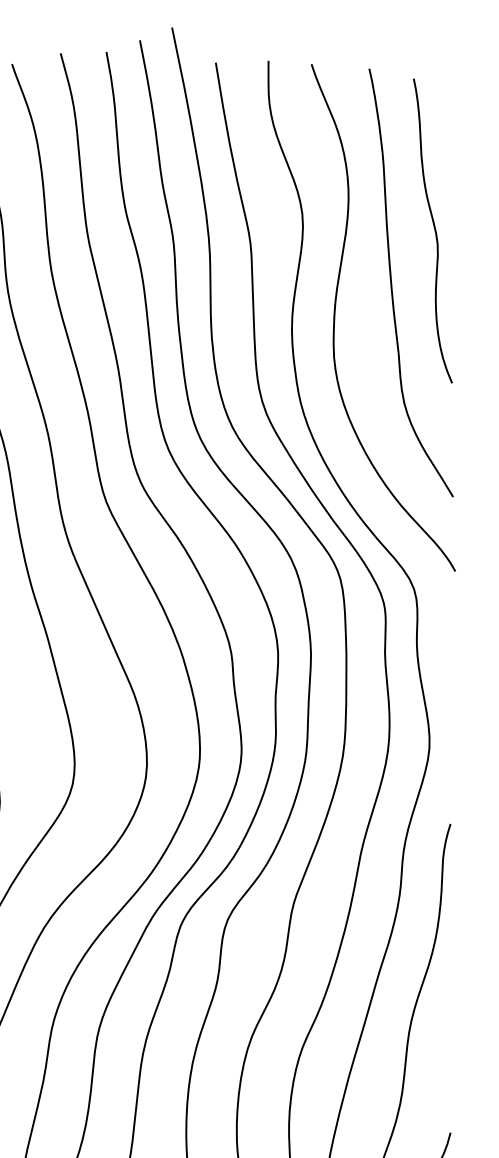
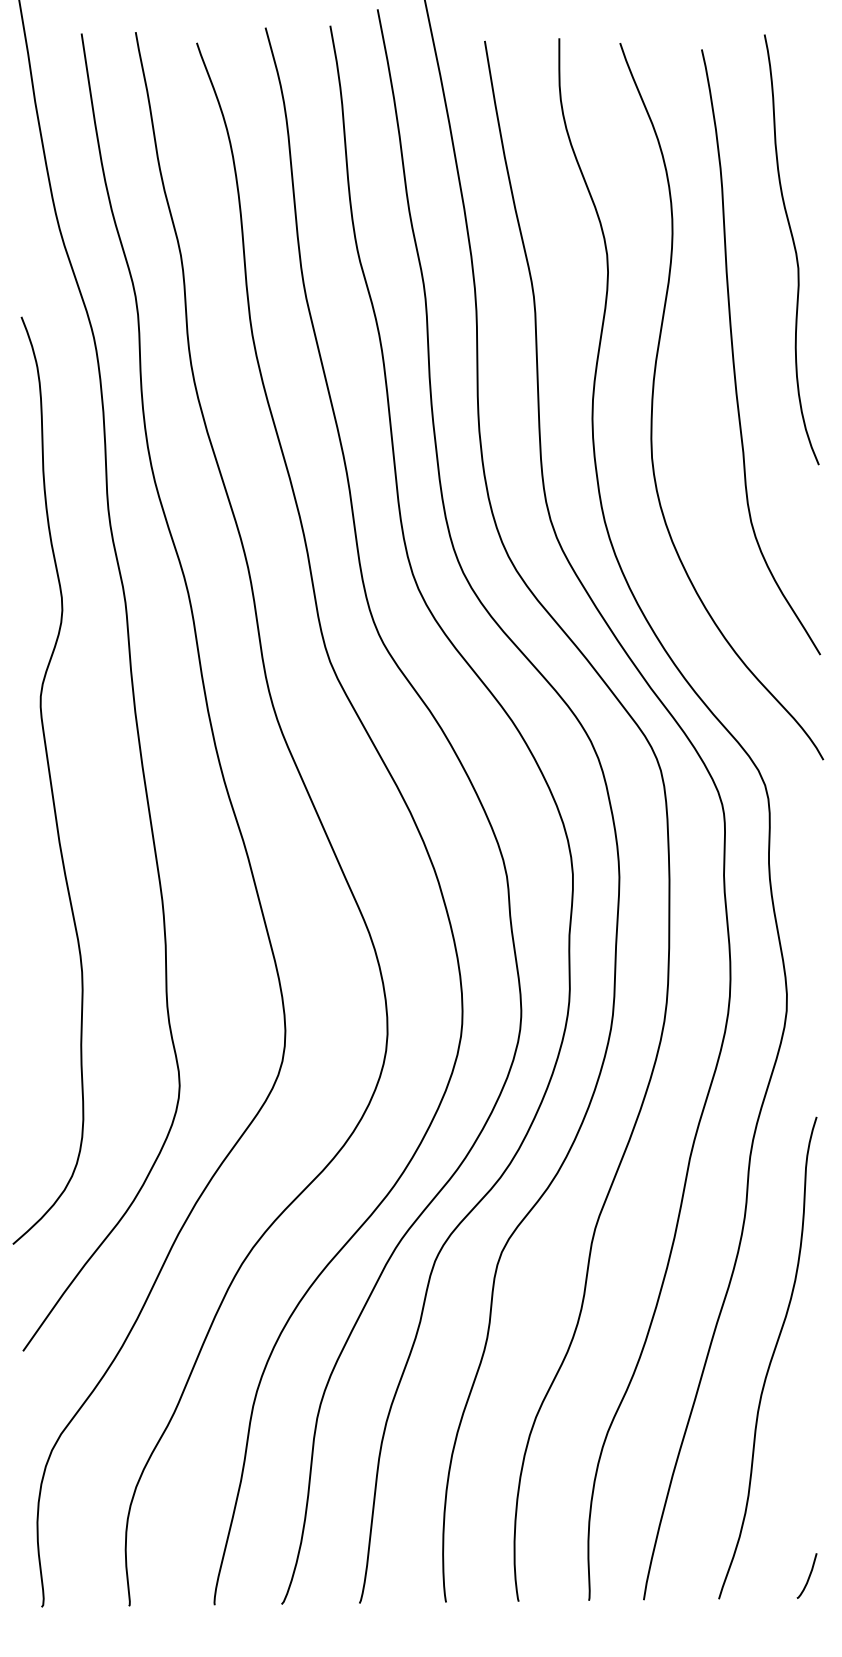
curve: (434, 230) -> (794, 249), moved

